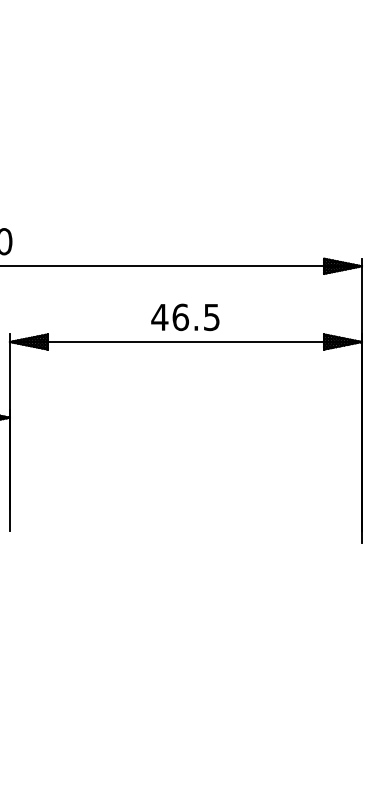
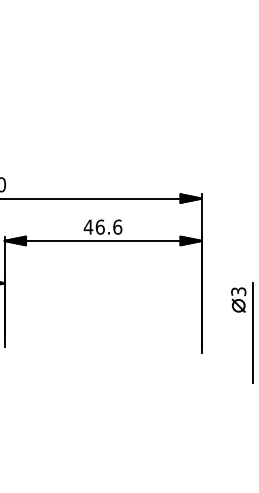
text: (211, 316) -> (117, 226), 46.5 -> 46.6

